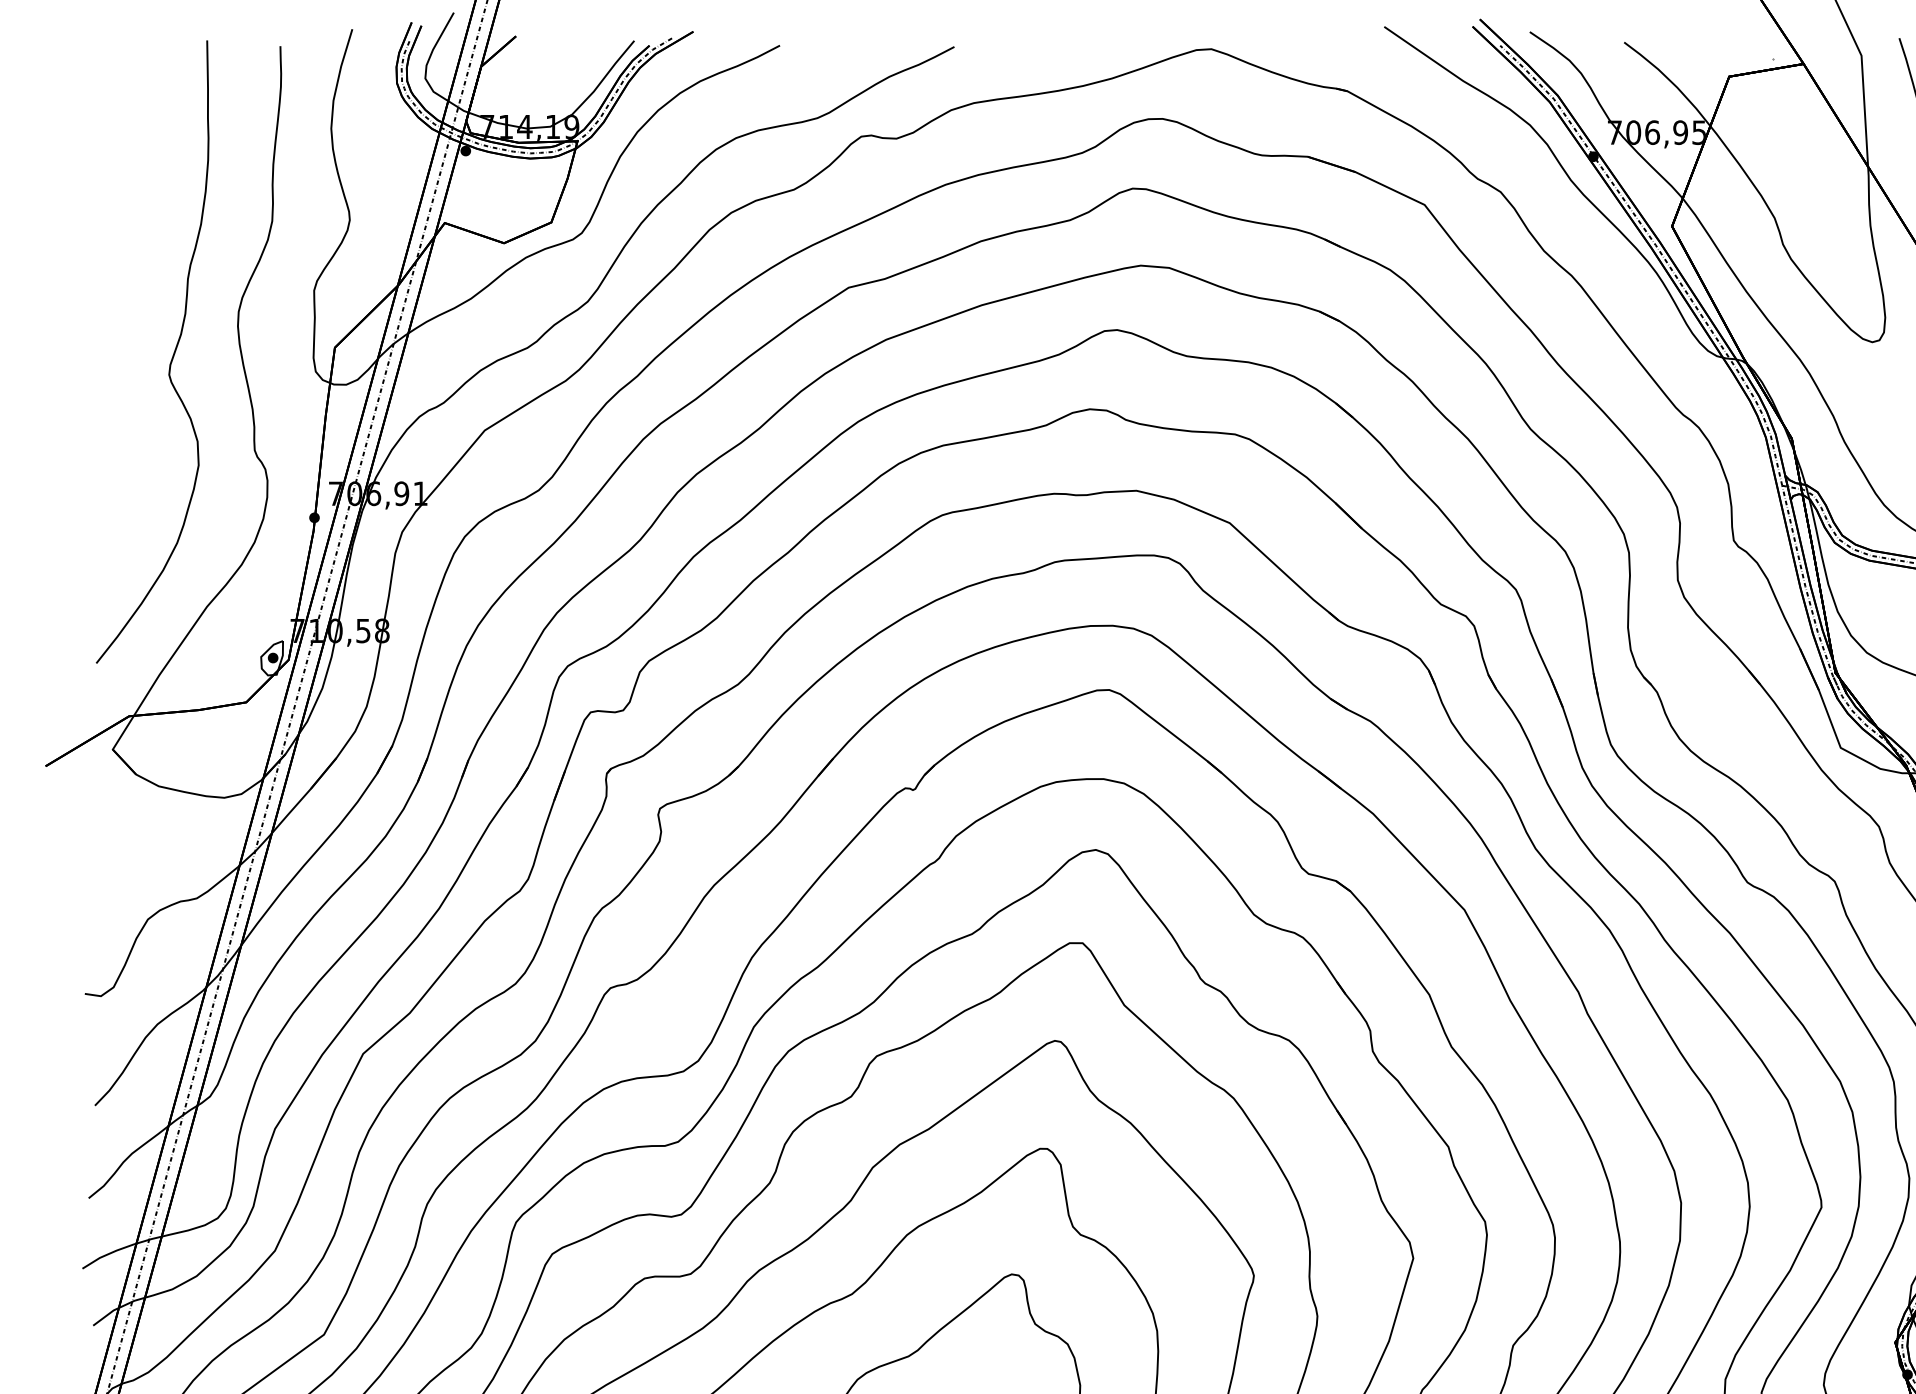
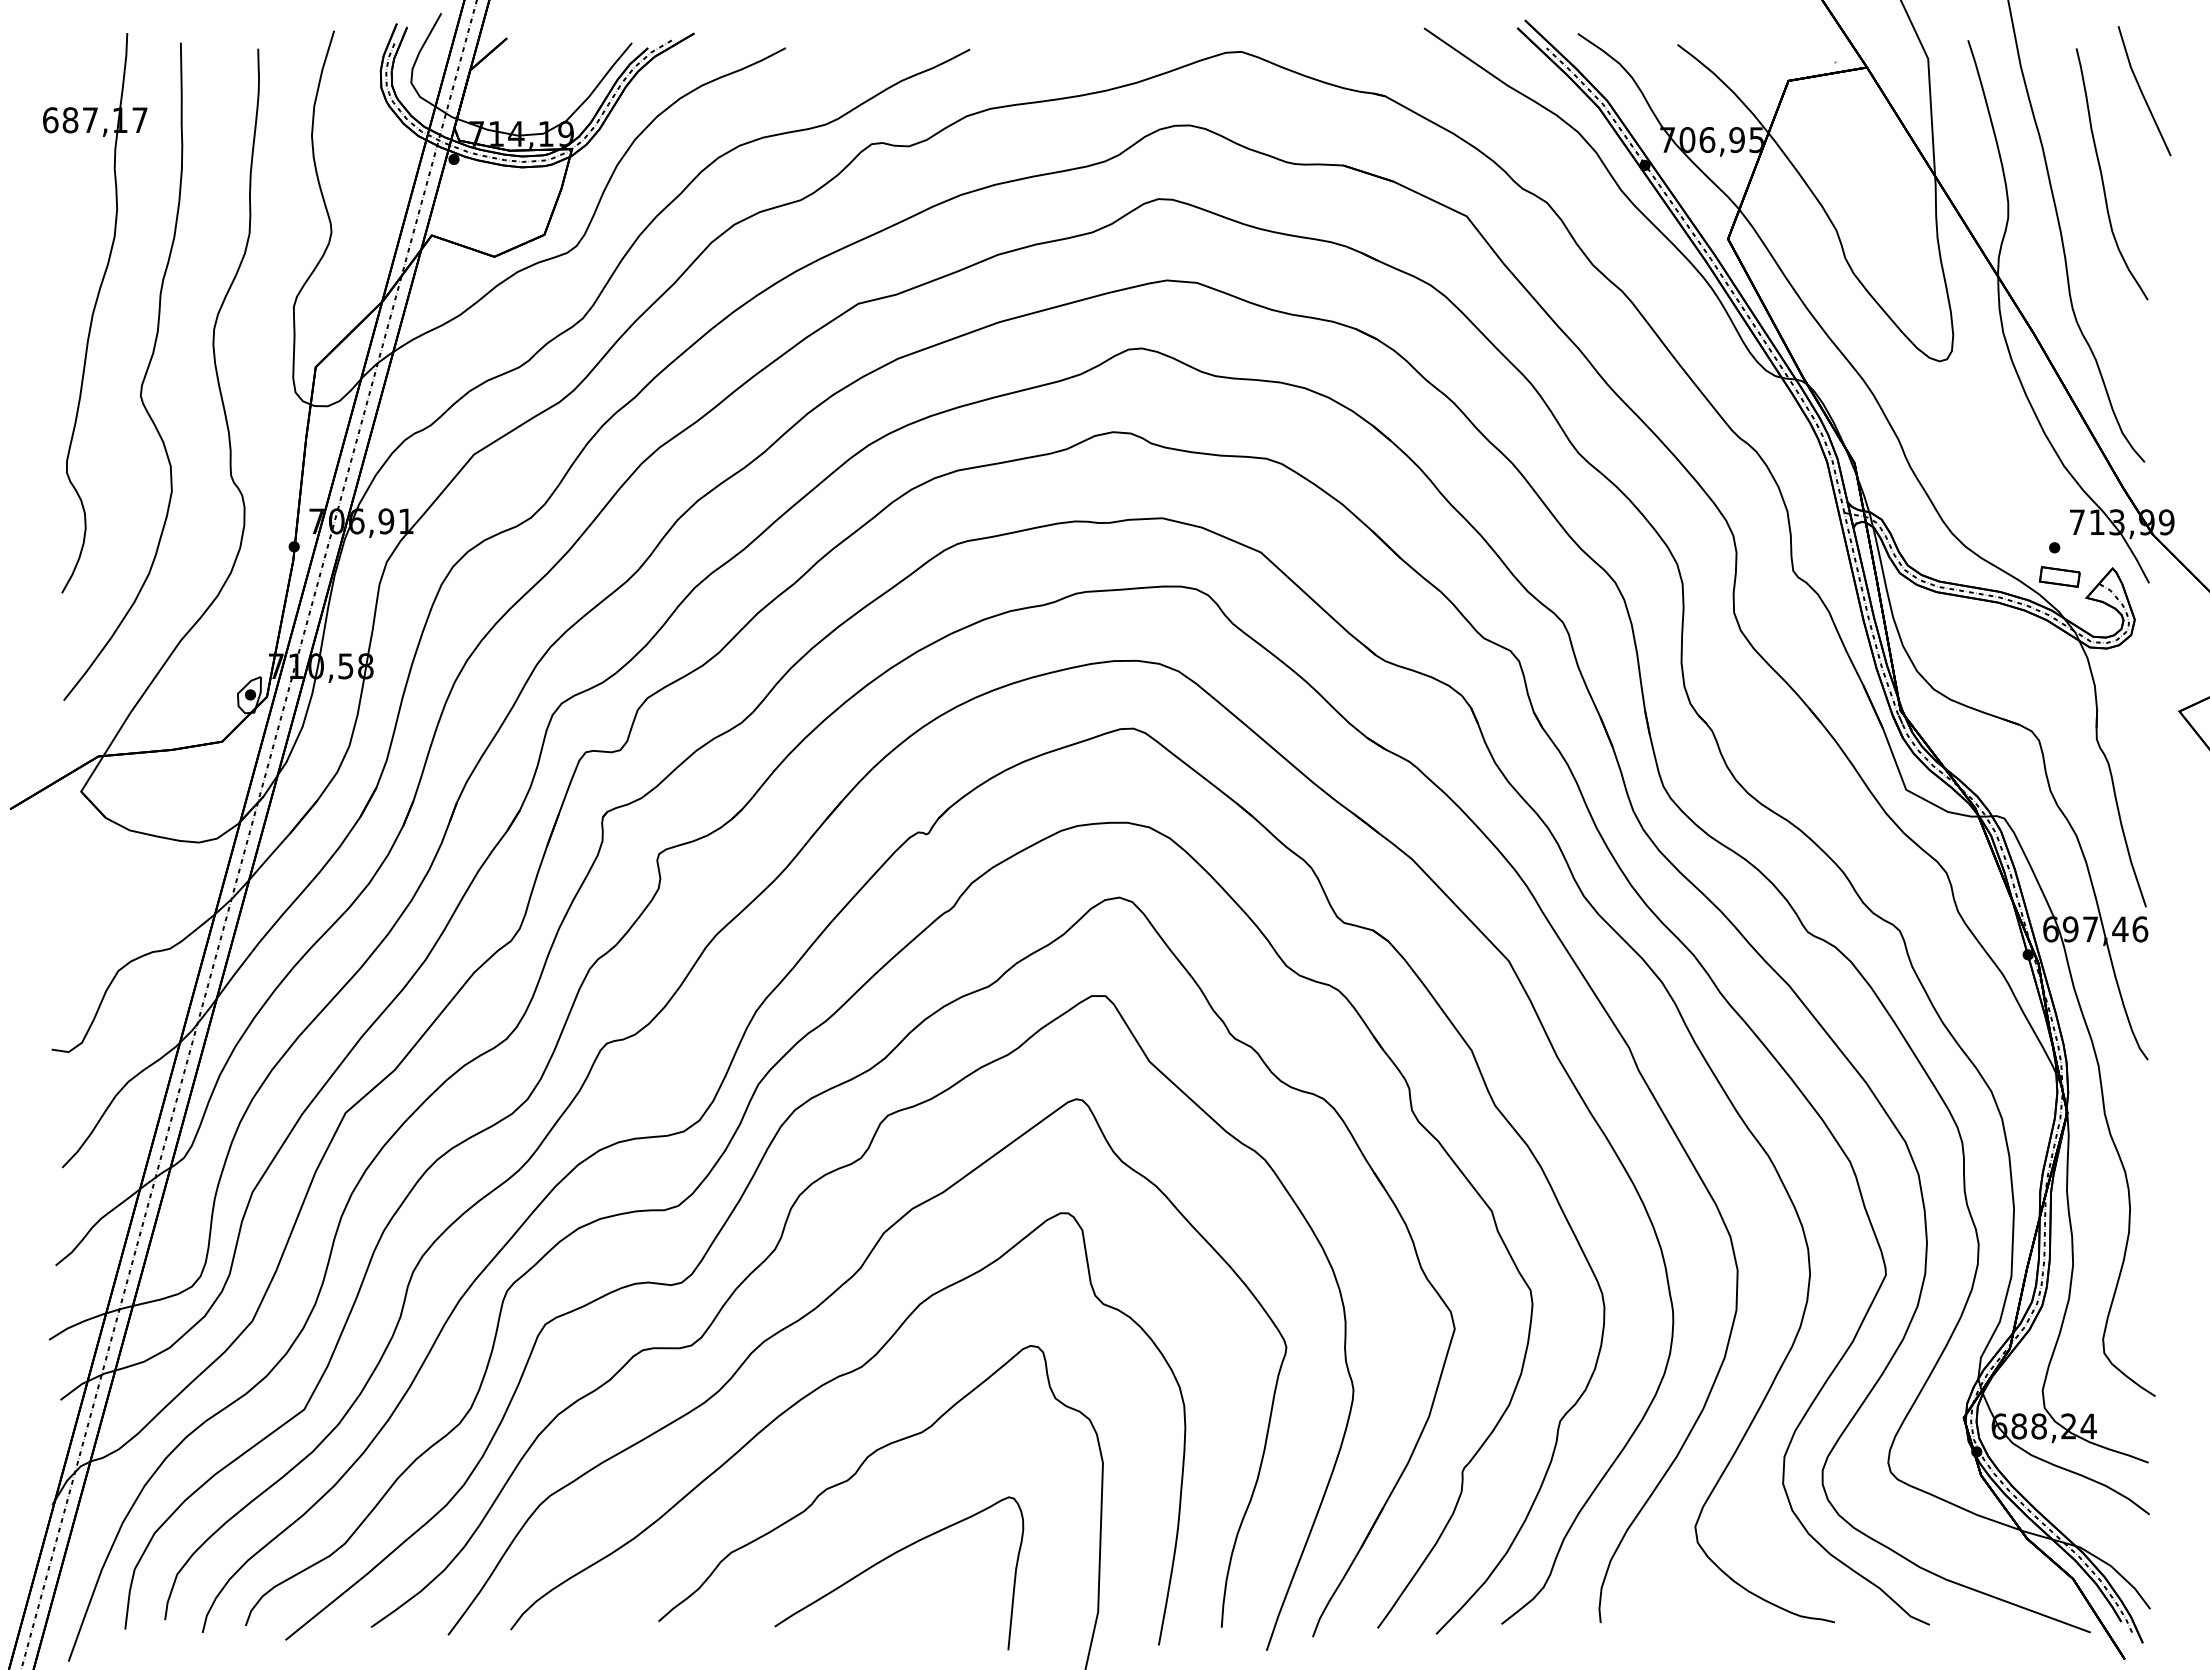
part: (126, 296) -> (95, 313), added

